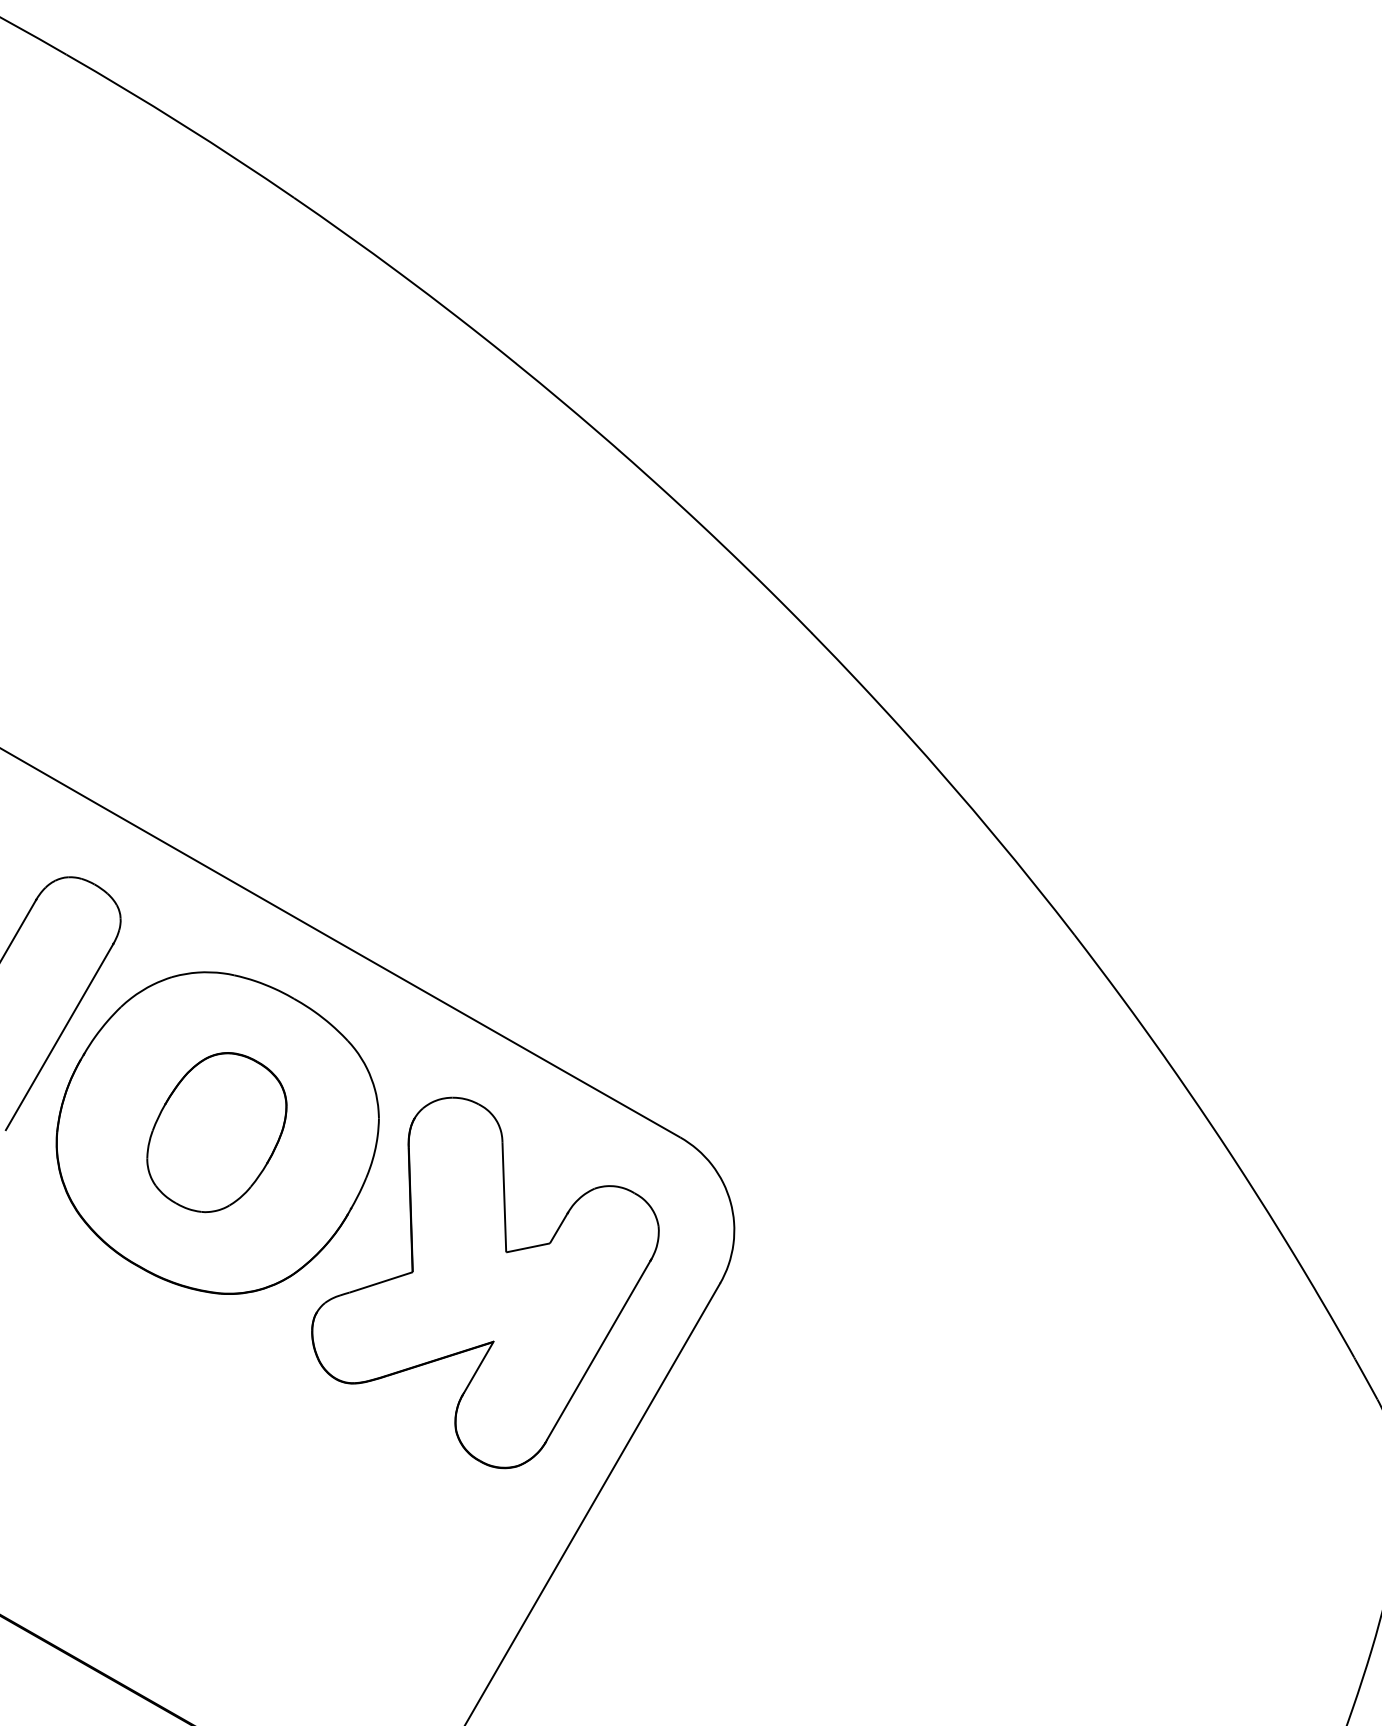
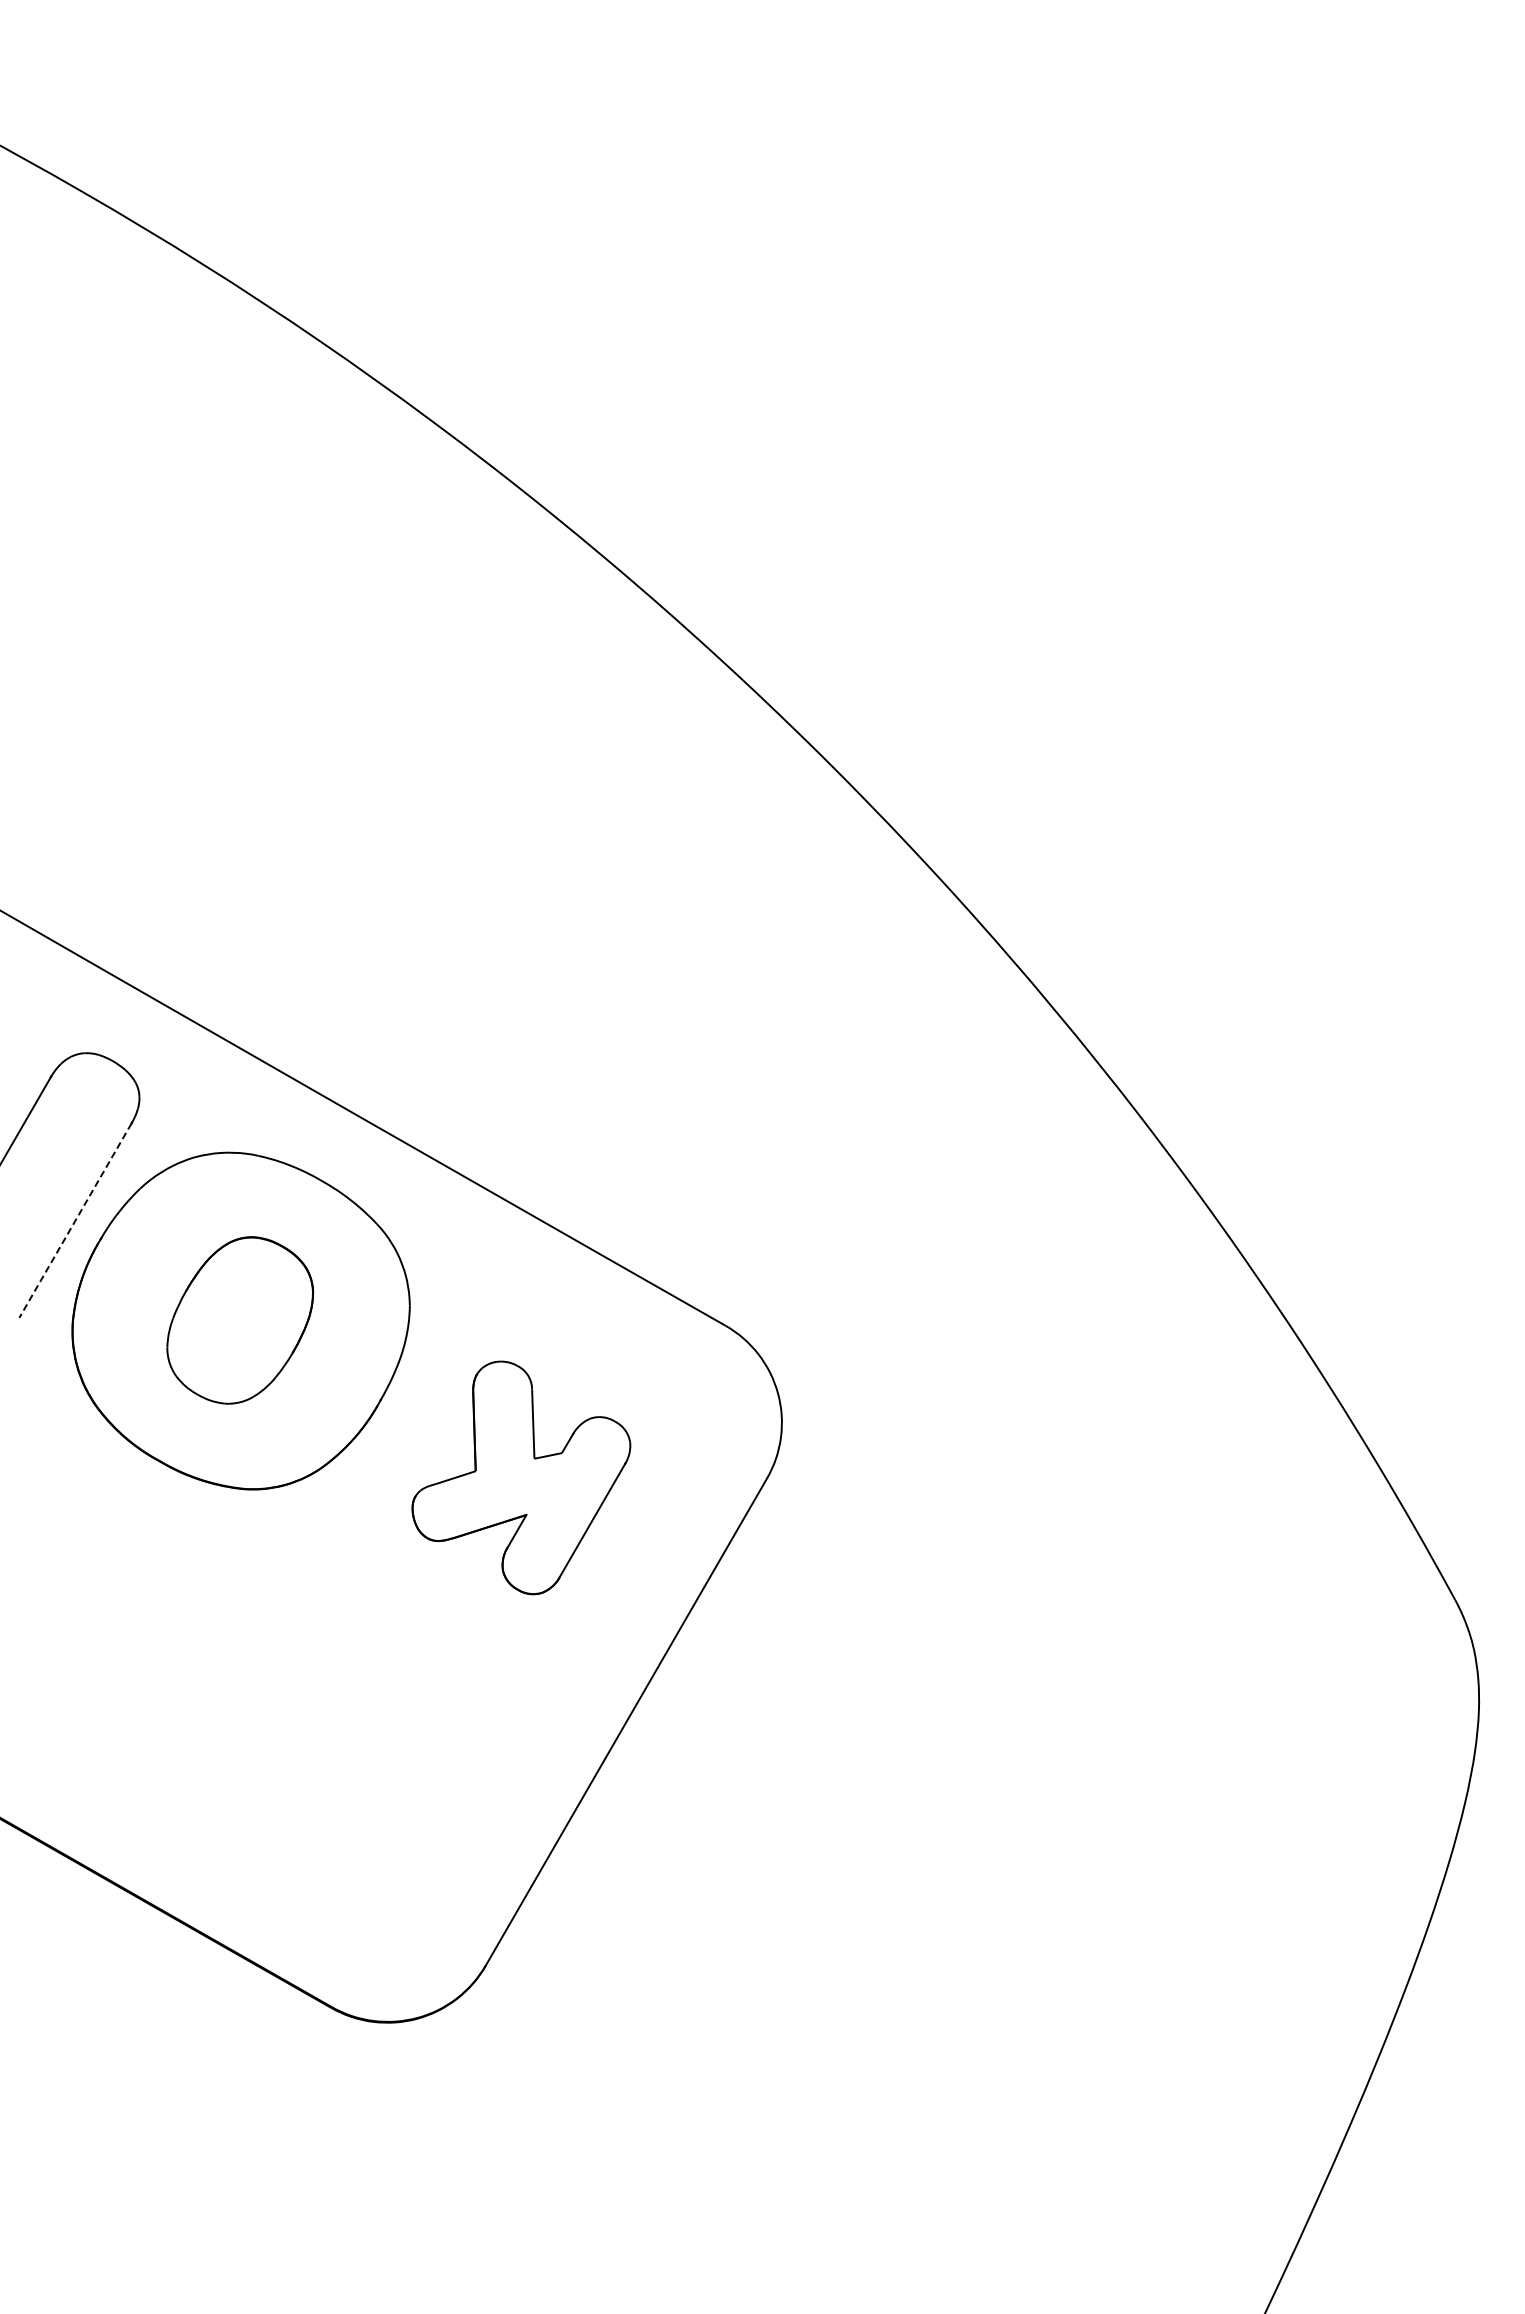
line: (59, 1038) -> (75, 1221), solid -> dashed
part: (485, 1282) -> (521, 1477), size x0.6

